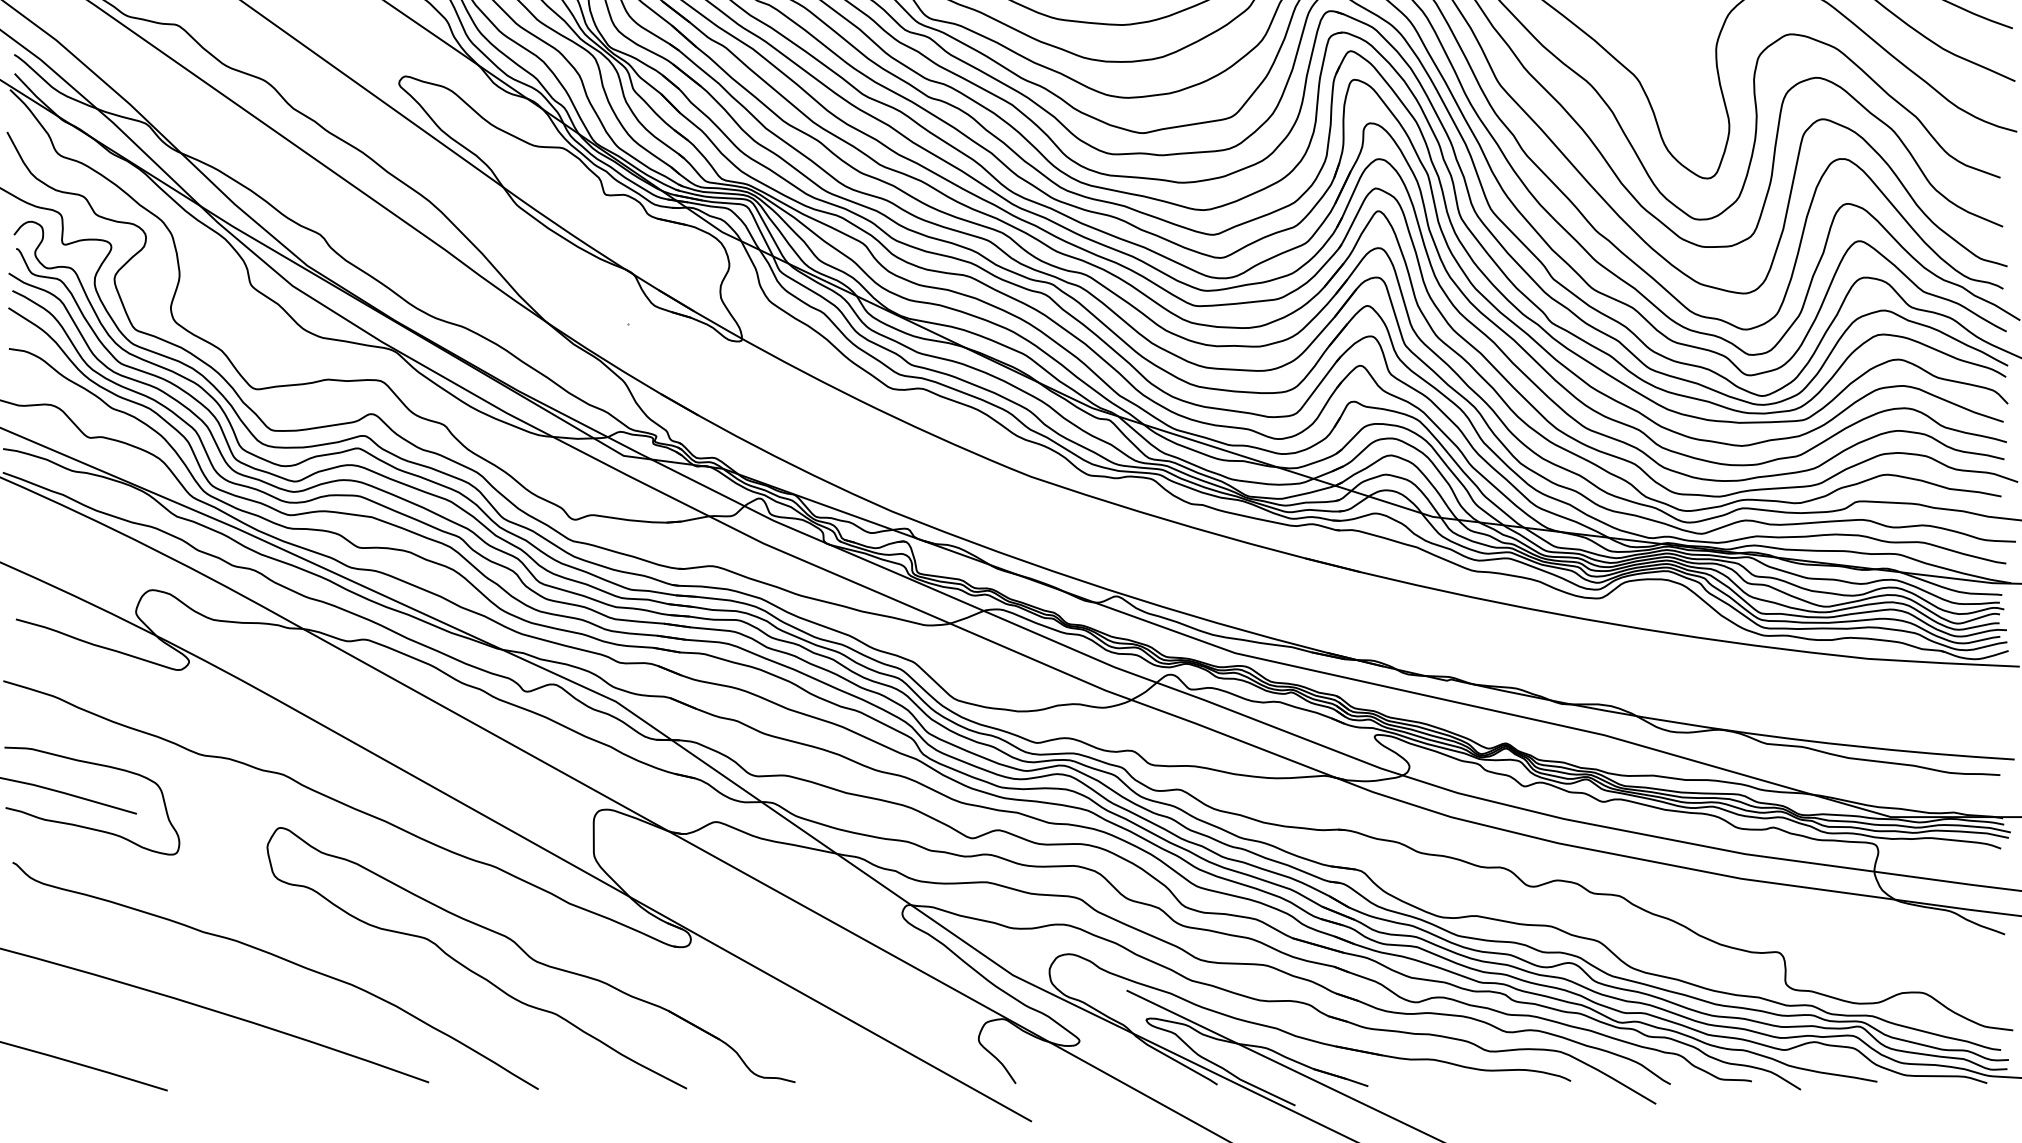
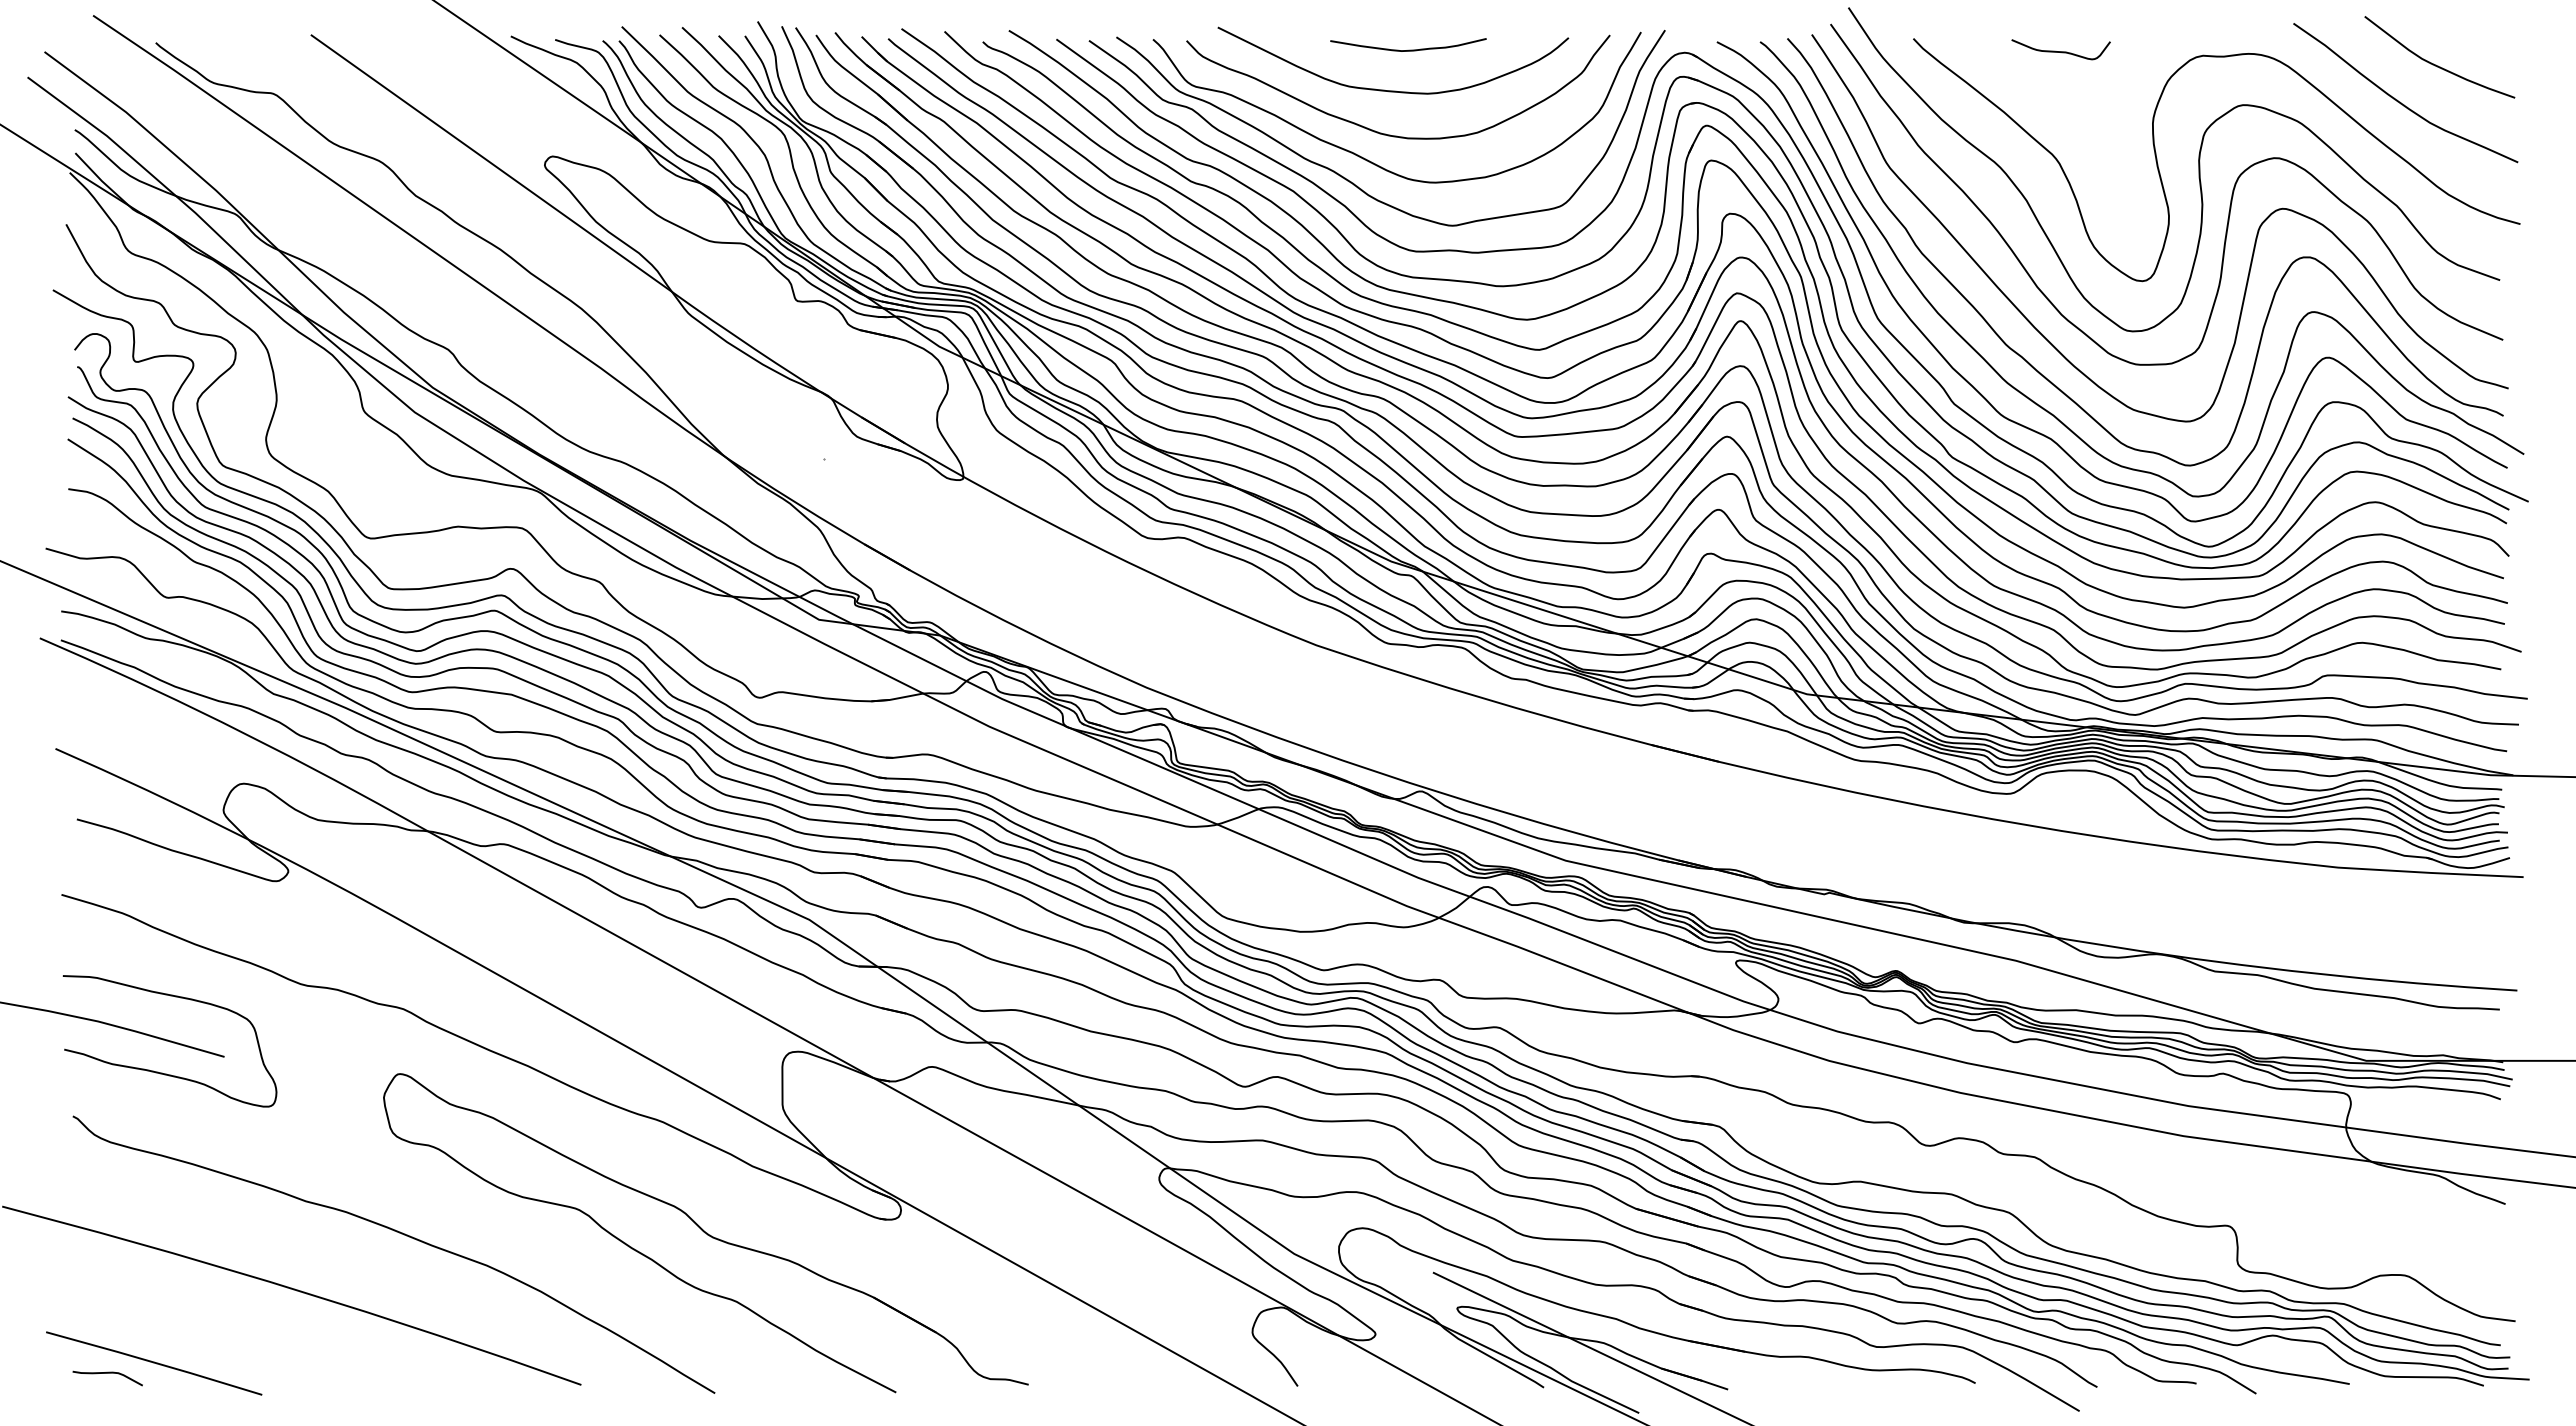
curve: (41, 1073) -> (107, 1373), added

